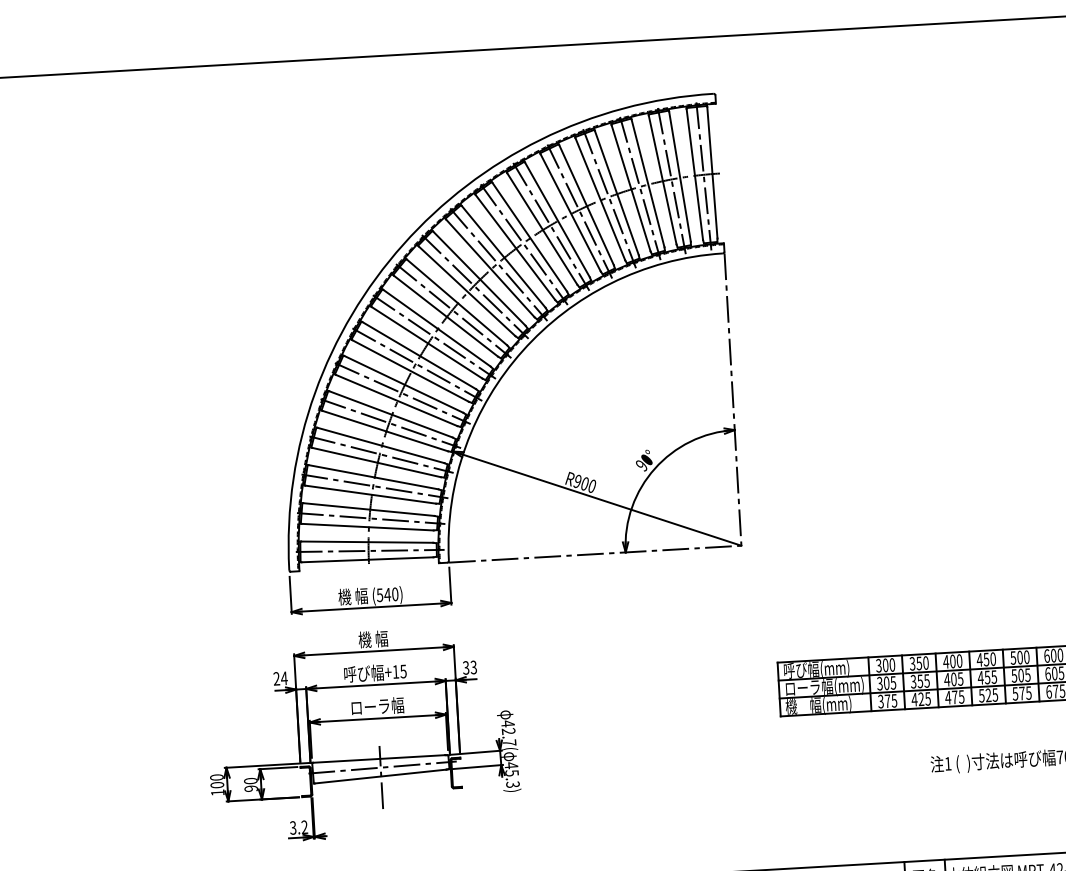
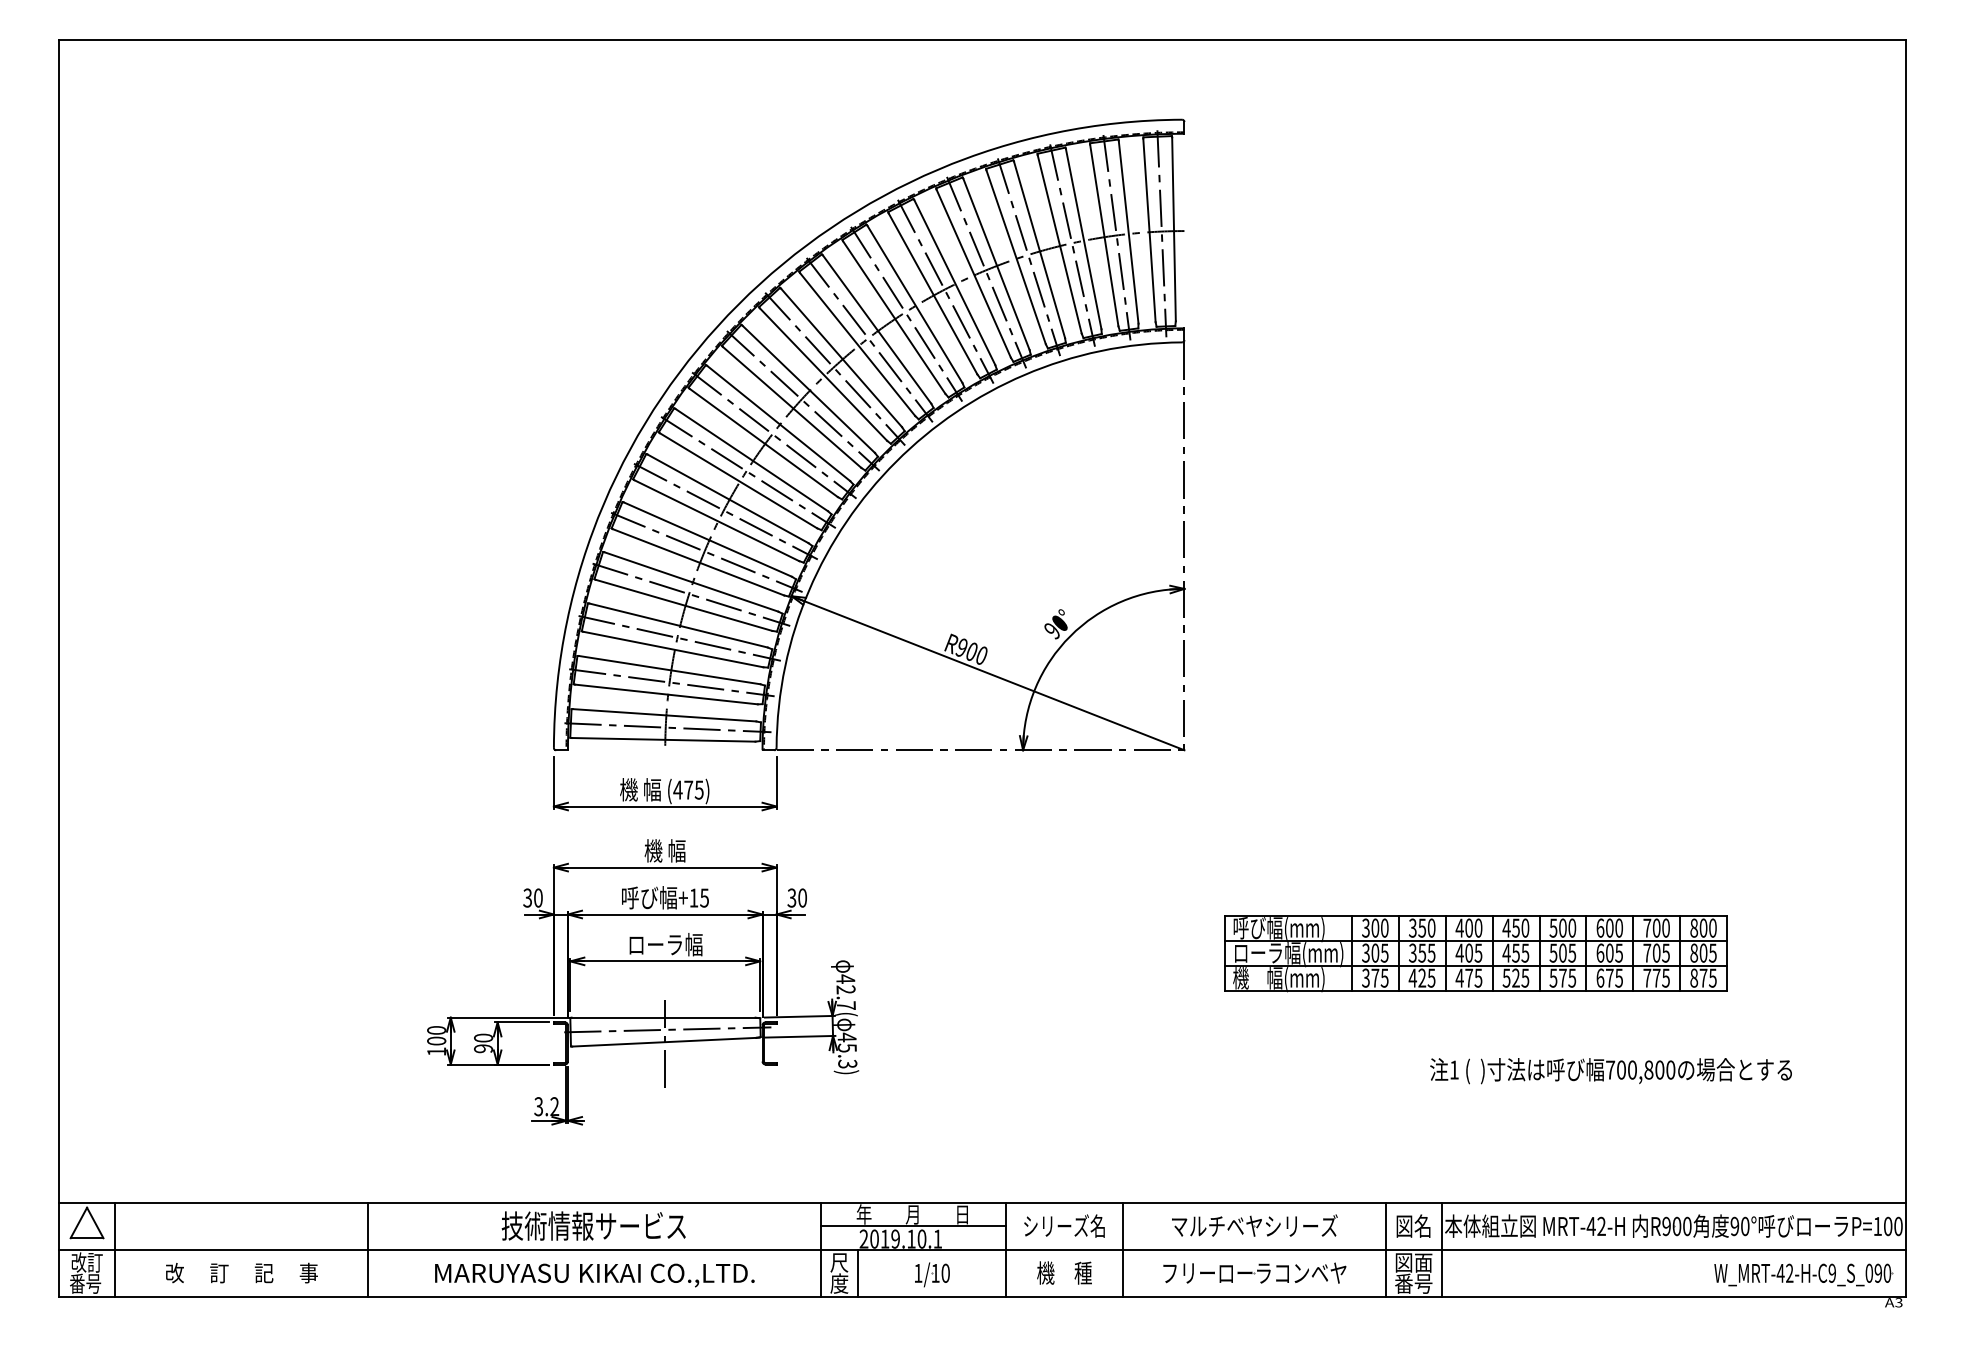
text: (387, 594) -> (688, 789), (540) -> (475)
text: (473, 667) -> (802, 897), 33 -> 30
text: (280, 678) -> (533, 897), 24 -> 30

